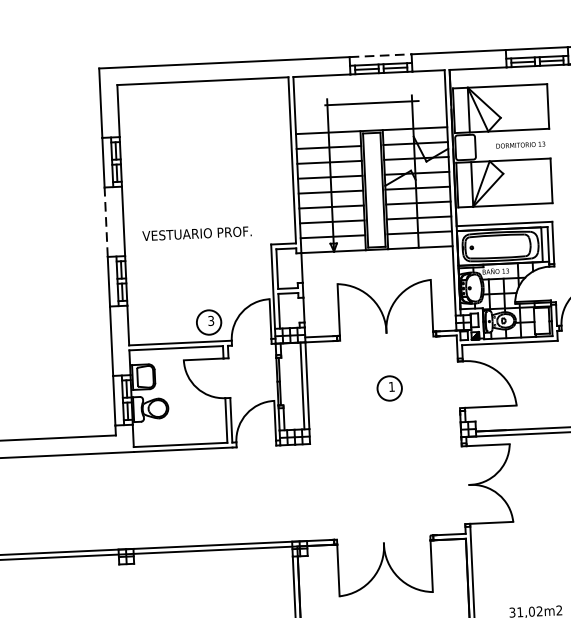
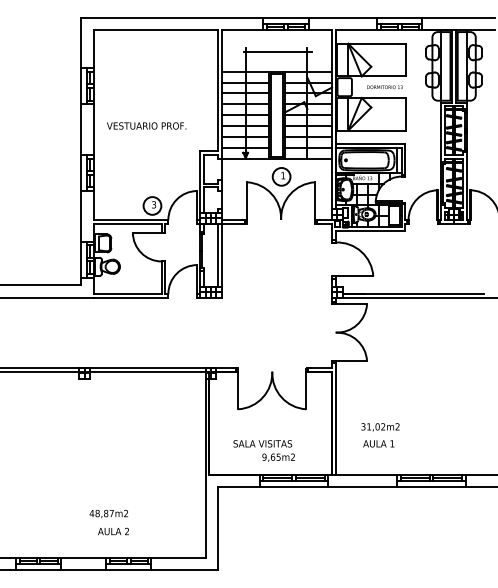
line: (381, 55) -> (286, 17), dashed -> solid
line: (105, 222) -> (80, 129), dashed -> solid
text: (196, 233) -> (146, 125), moved
part: (389, 387) -> (281, 176), moved

